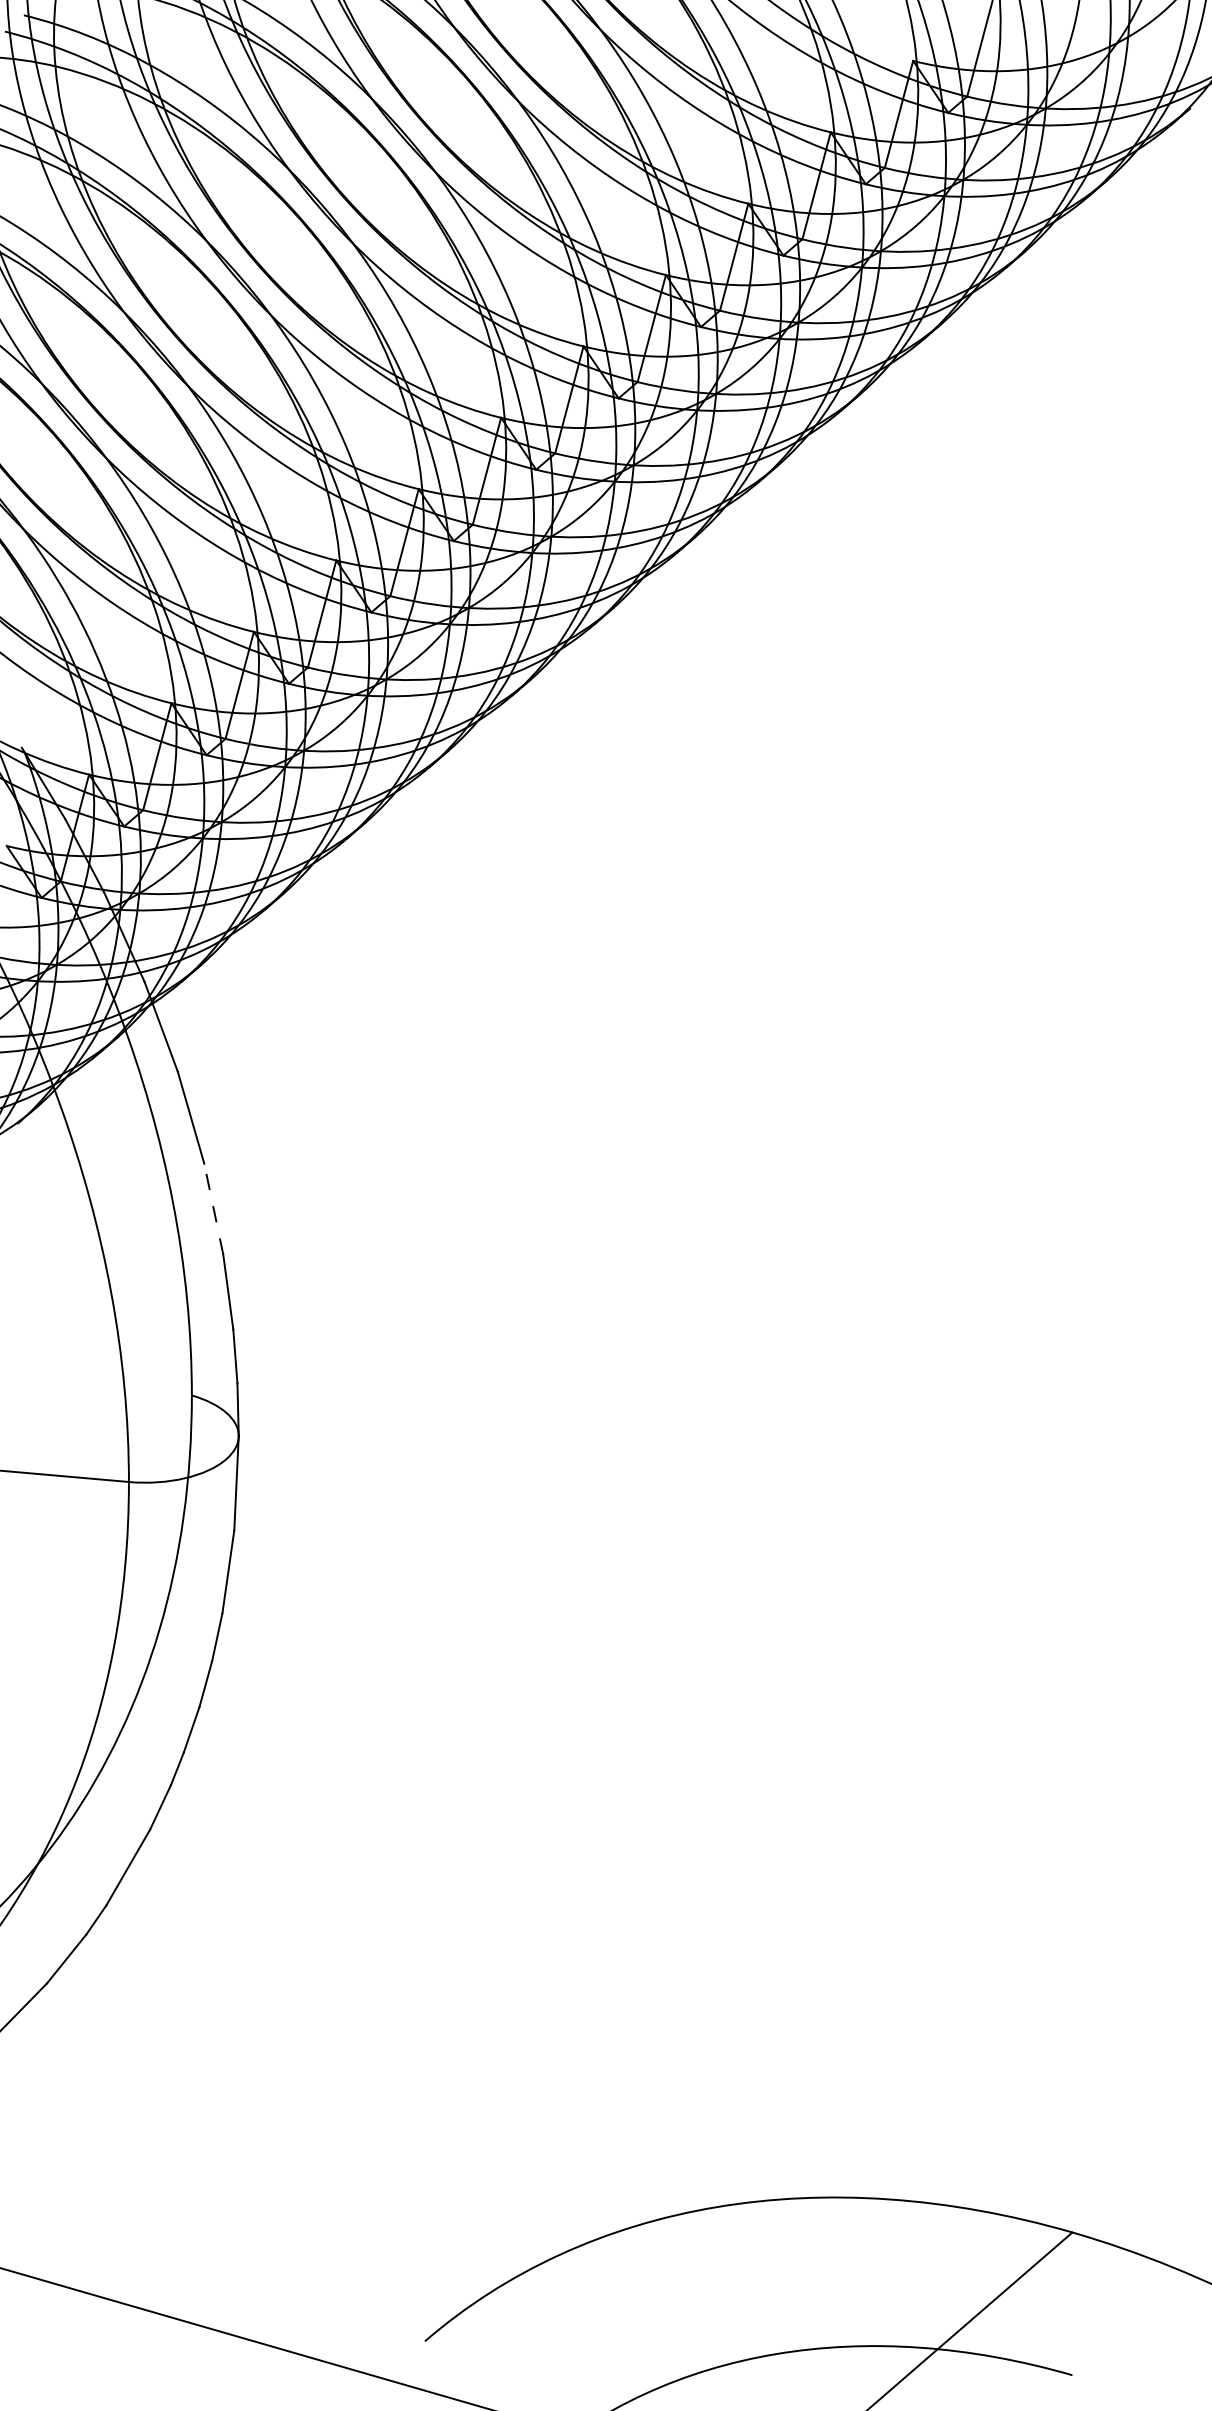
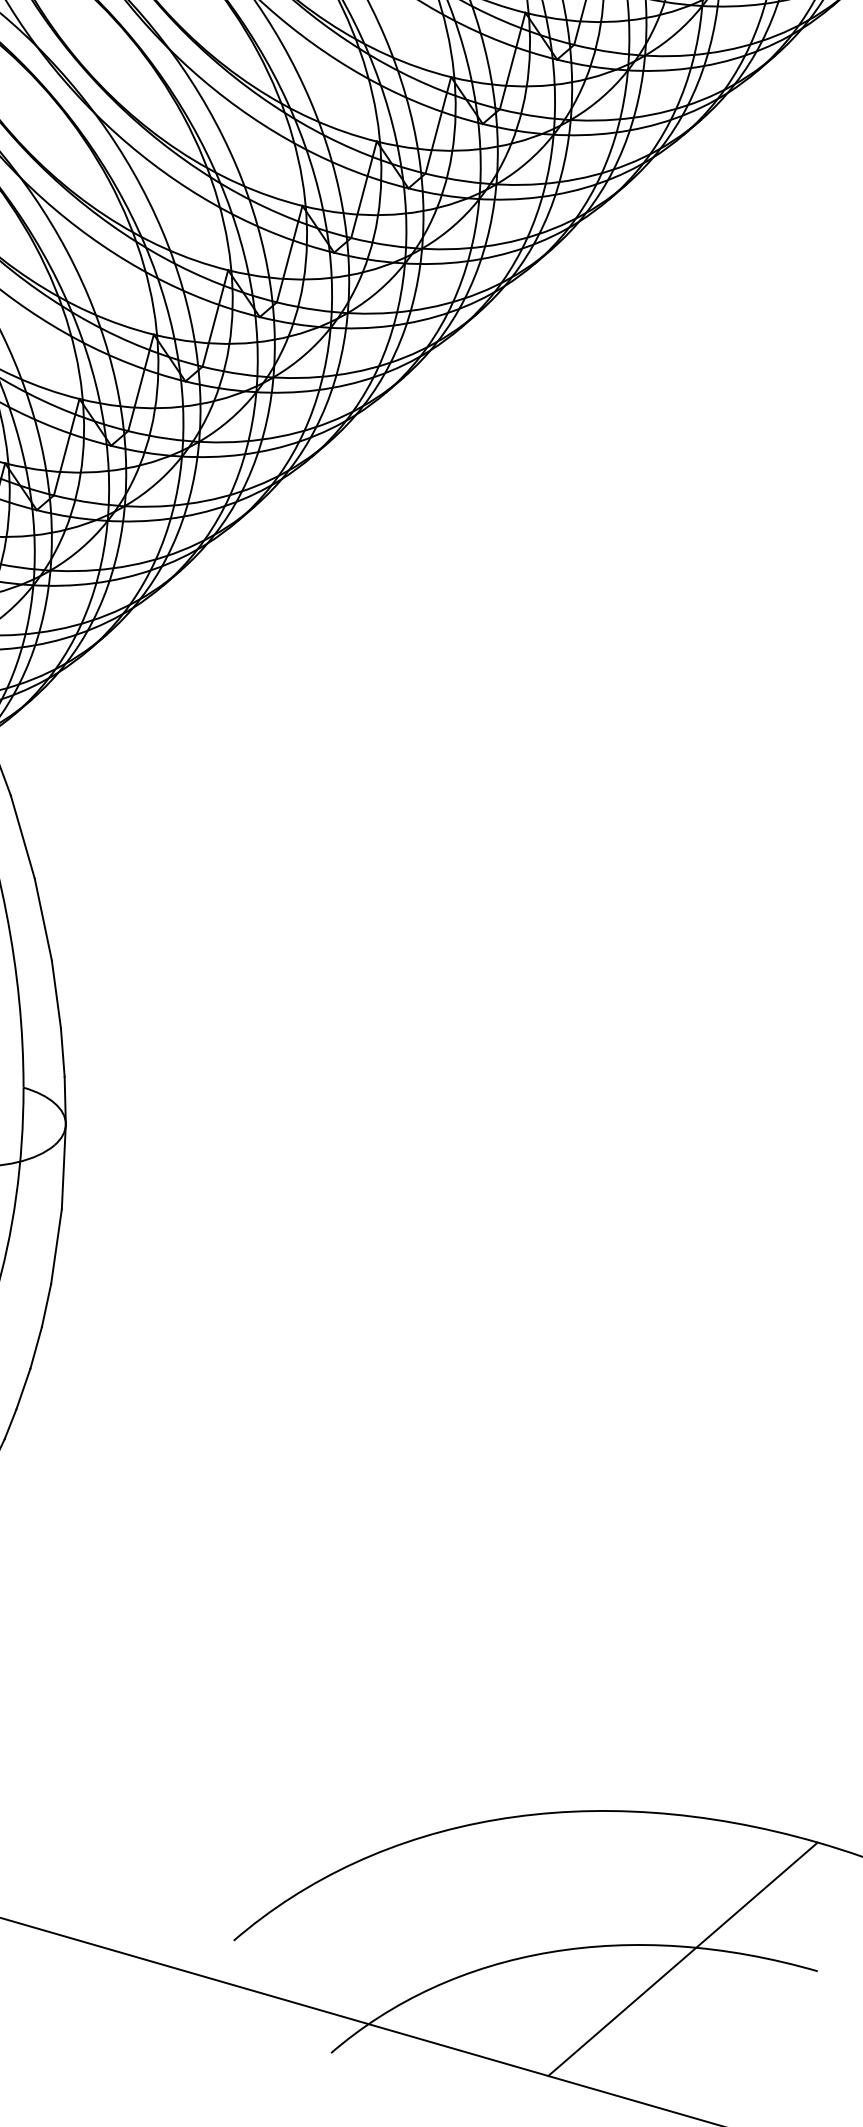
line: (213, 1208) -> (43, 919), dashed -> solid

